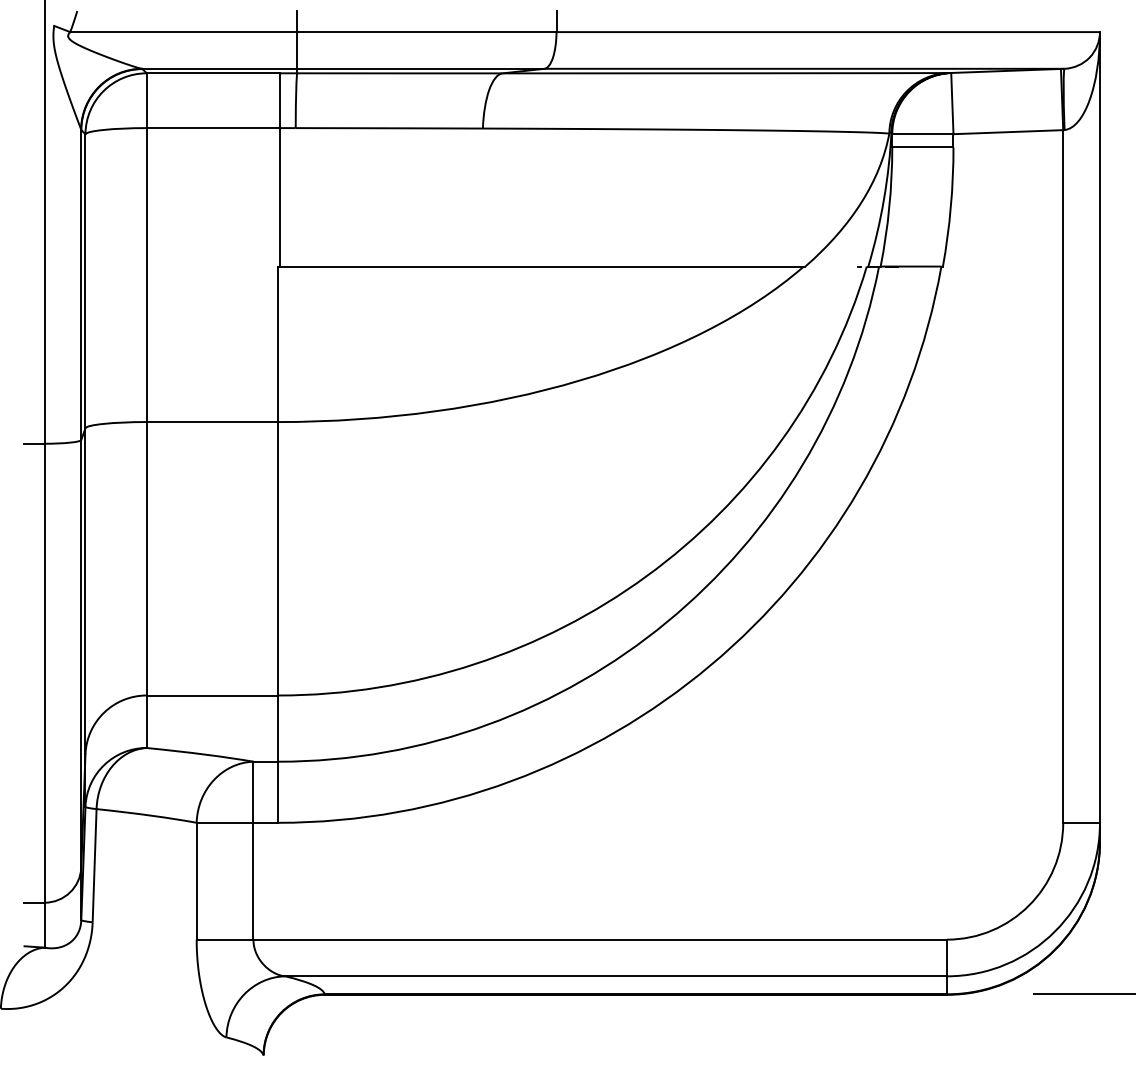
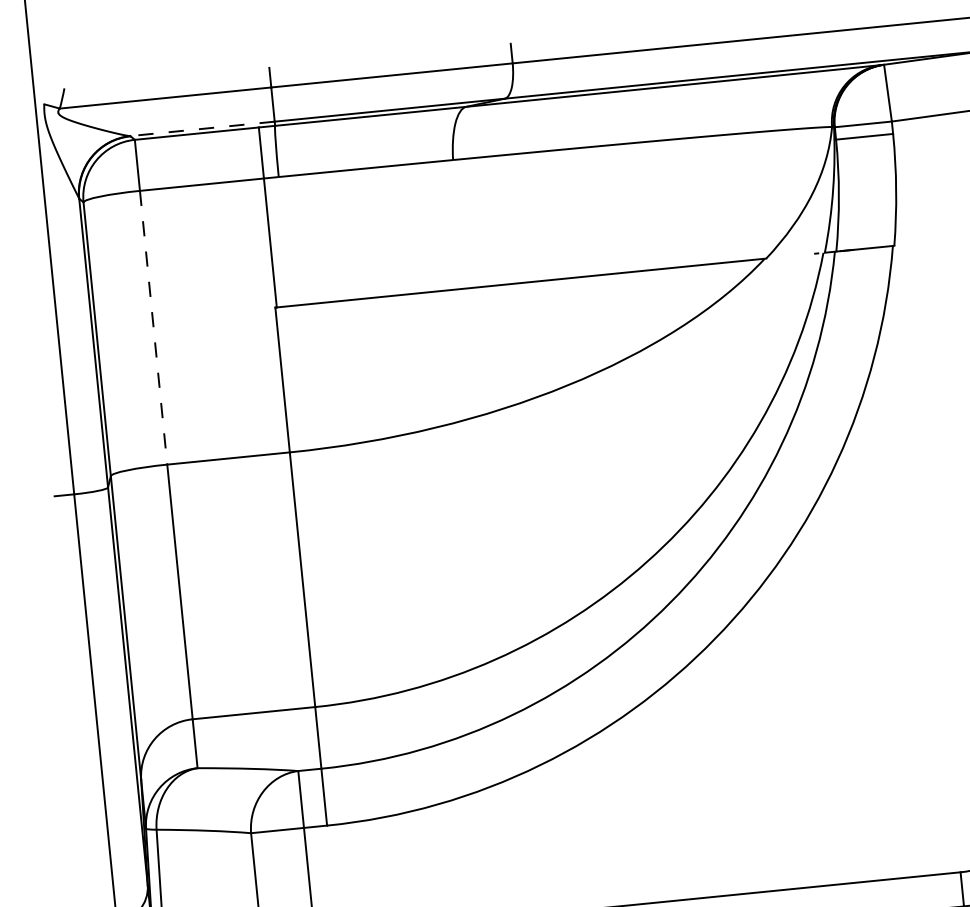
line: (219, 68) -> (202, 128), solid -> dashed
line: (146, 275) -> (153, 328), solid -> dashed

